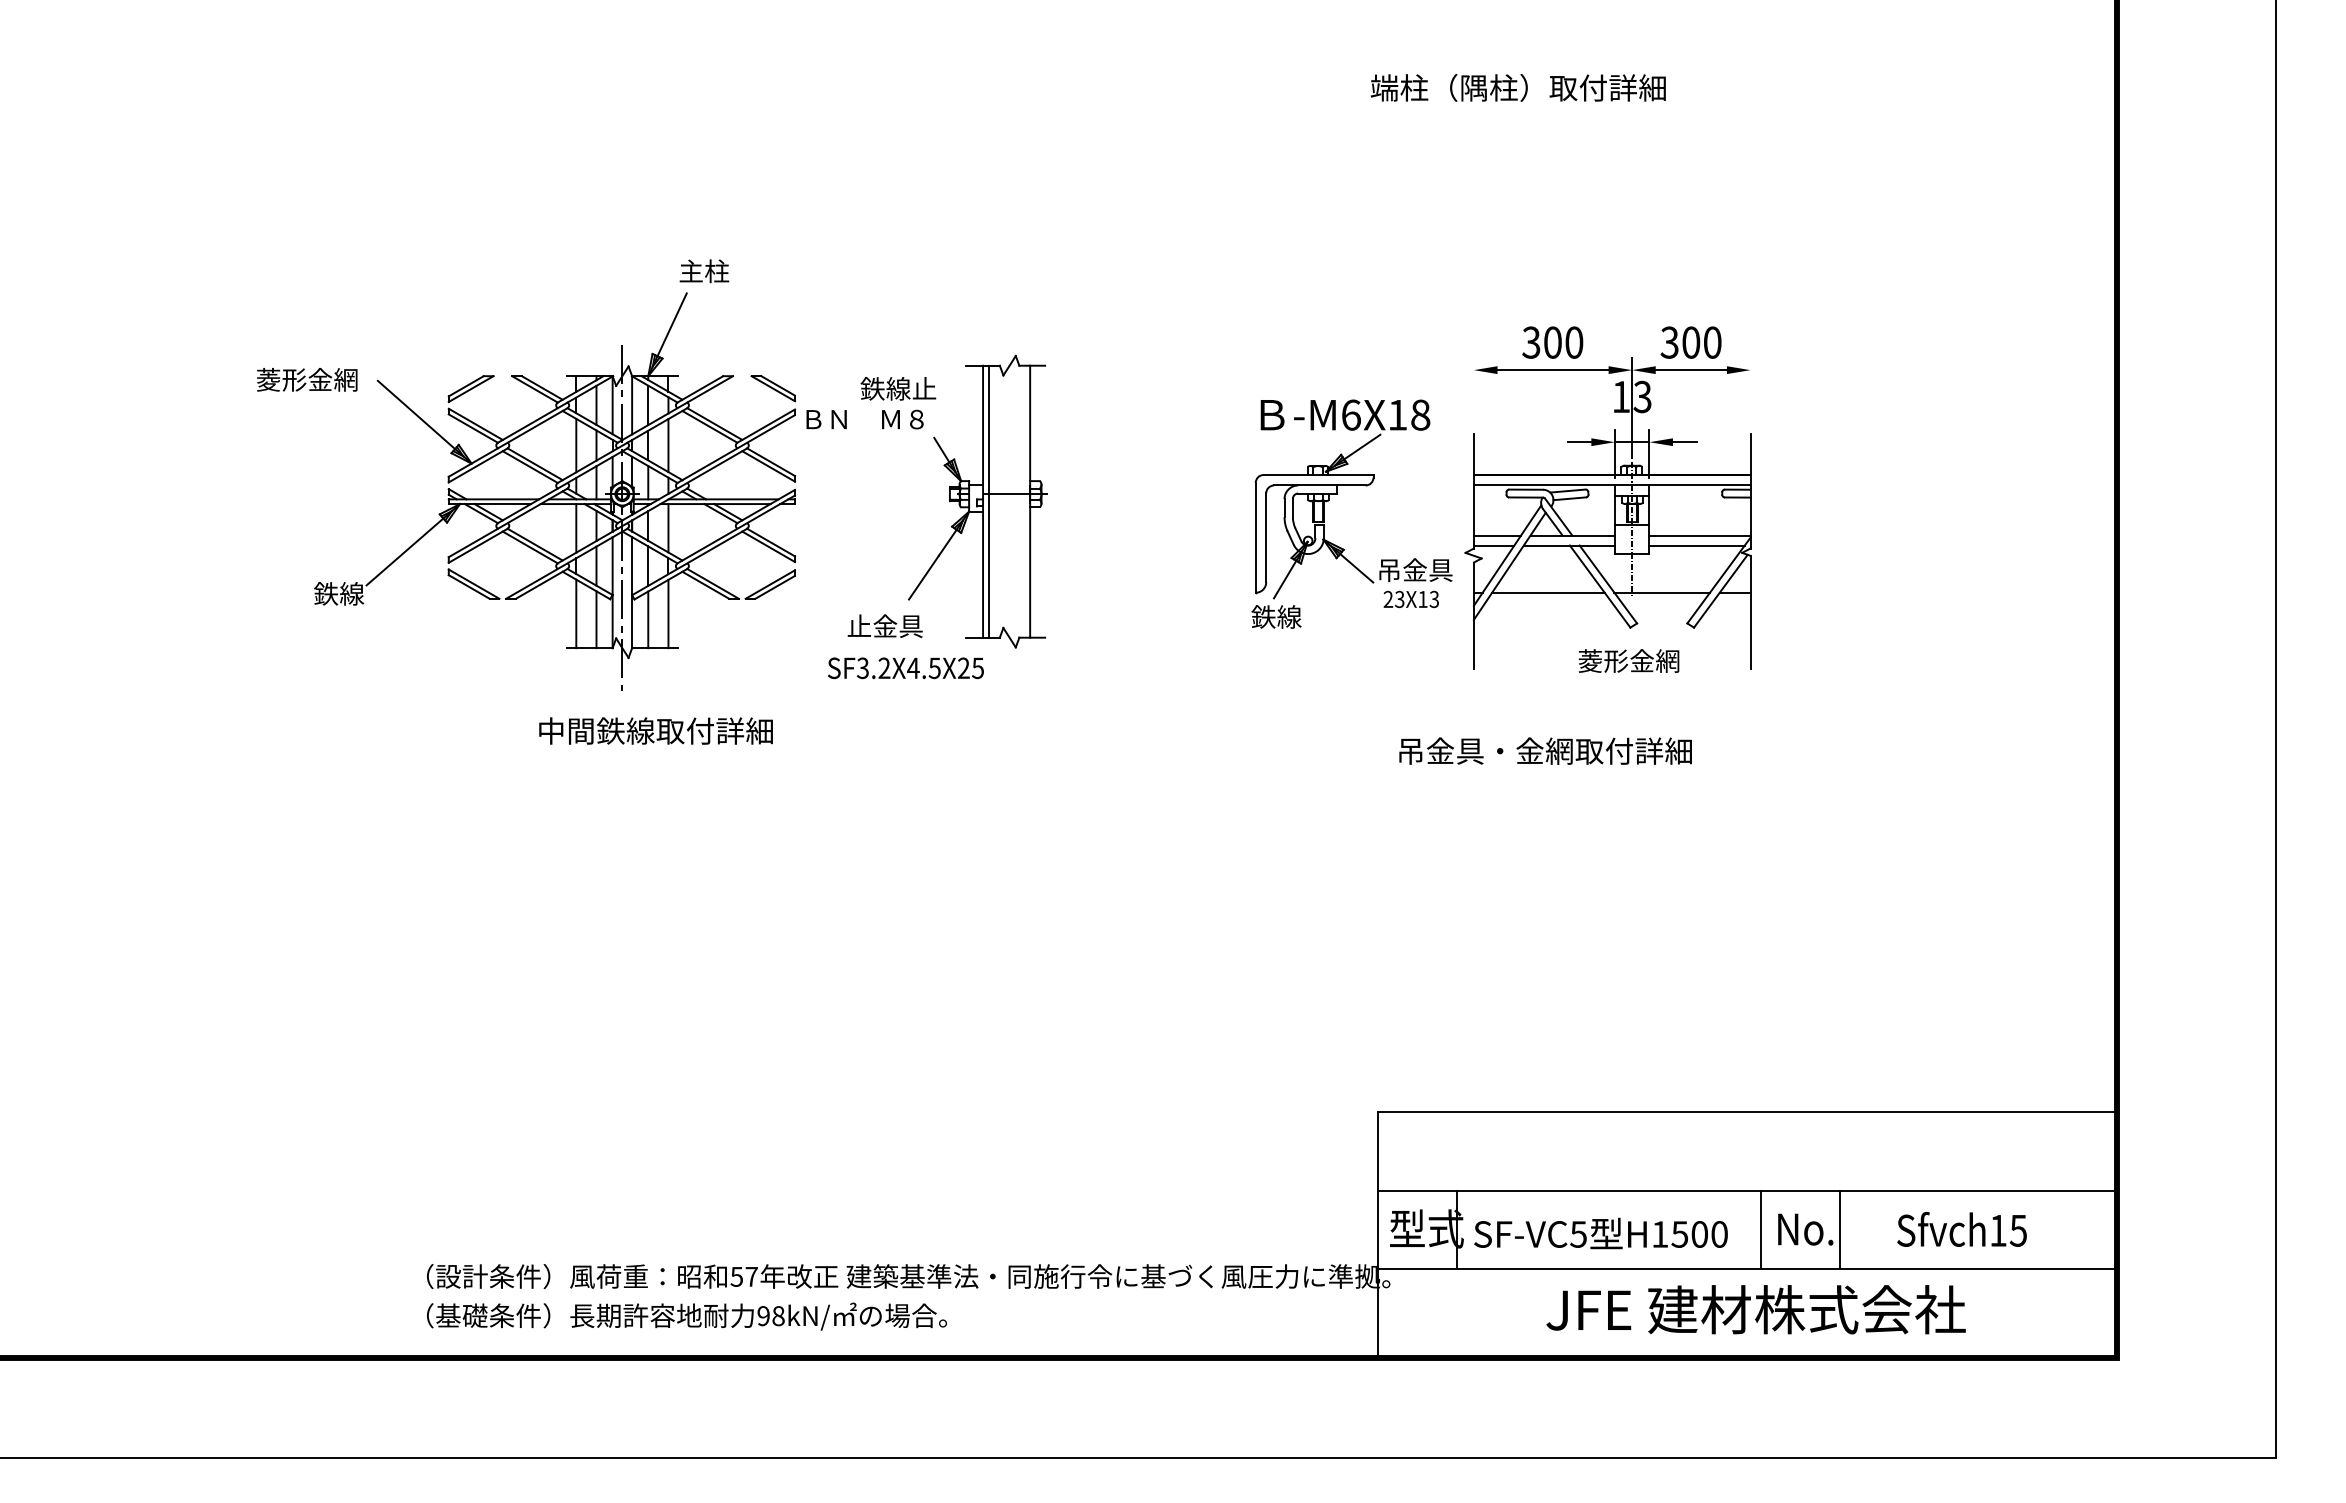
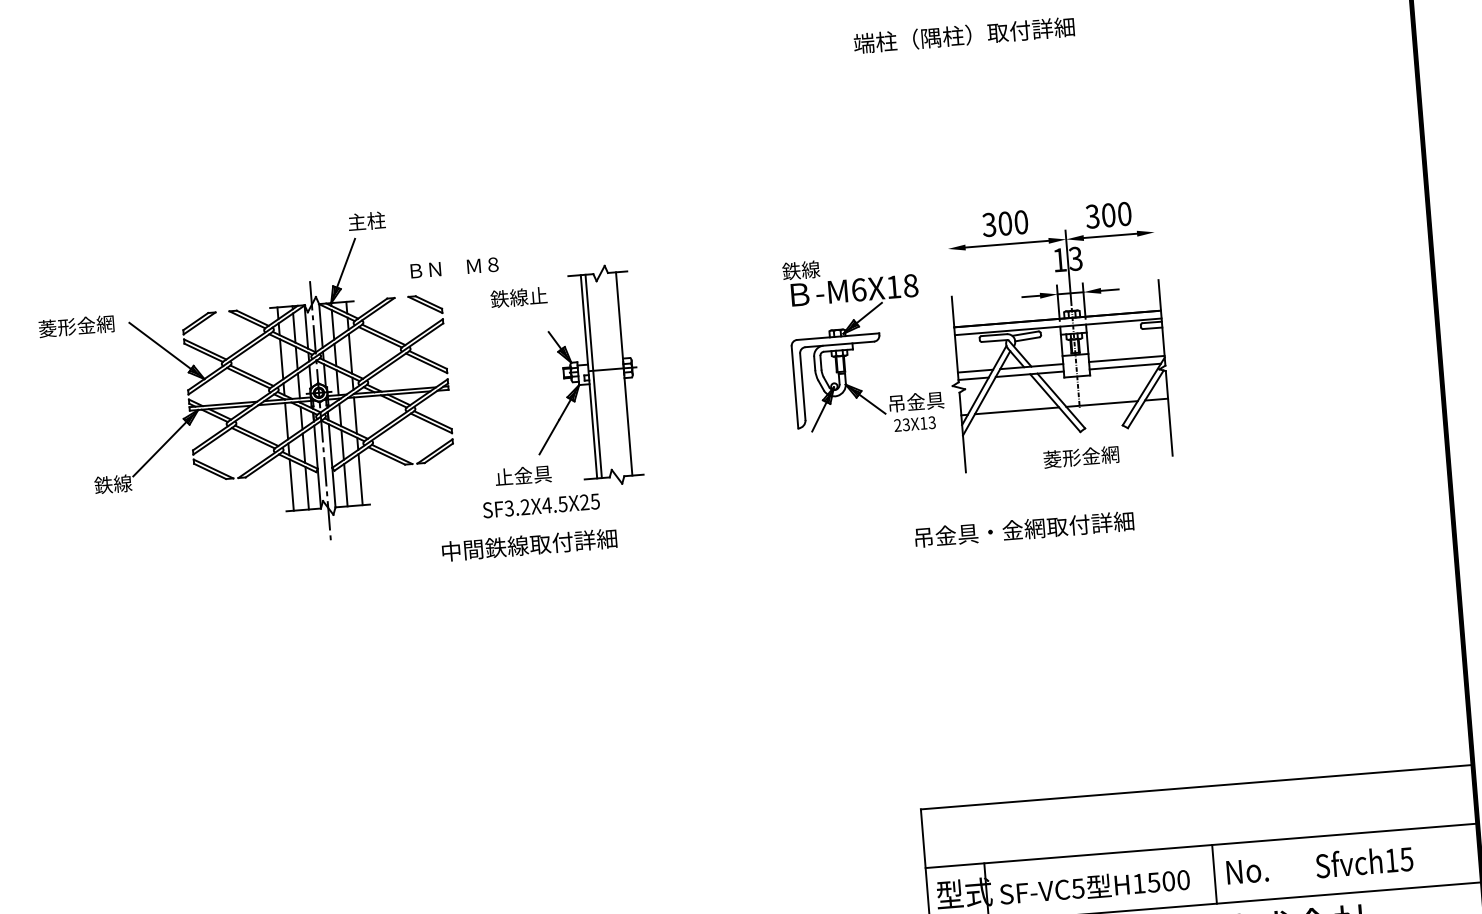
text: (864, 419) -> (454, 267), moved
text: (1276, 616) -> (801, 270), moved
text: (655, 730) -> (529, 544), moved
line: (1839, 1229) -> (1272, 869), removed

